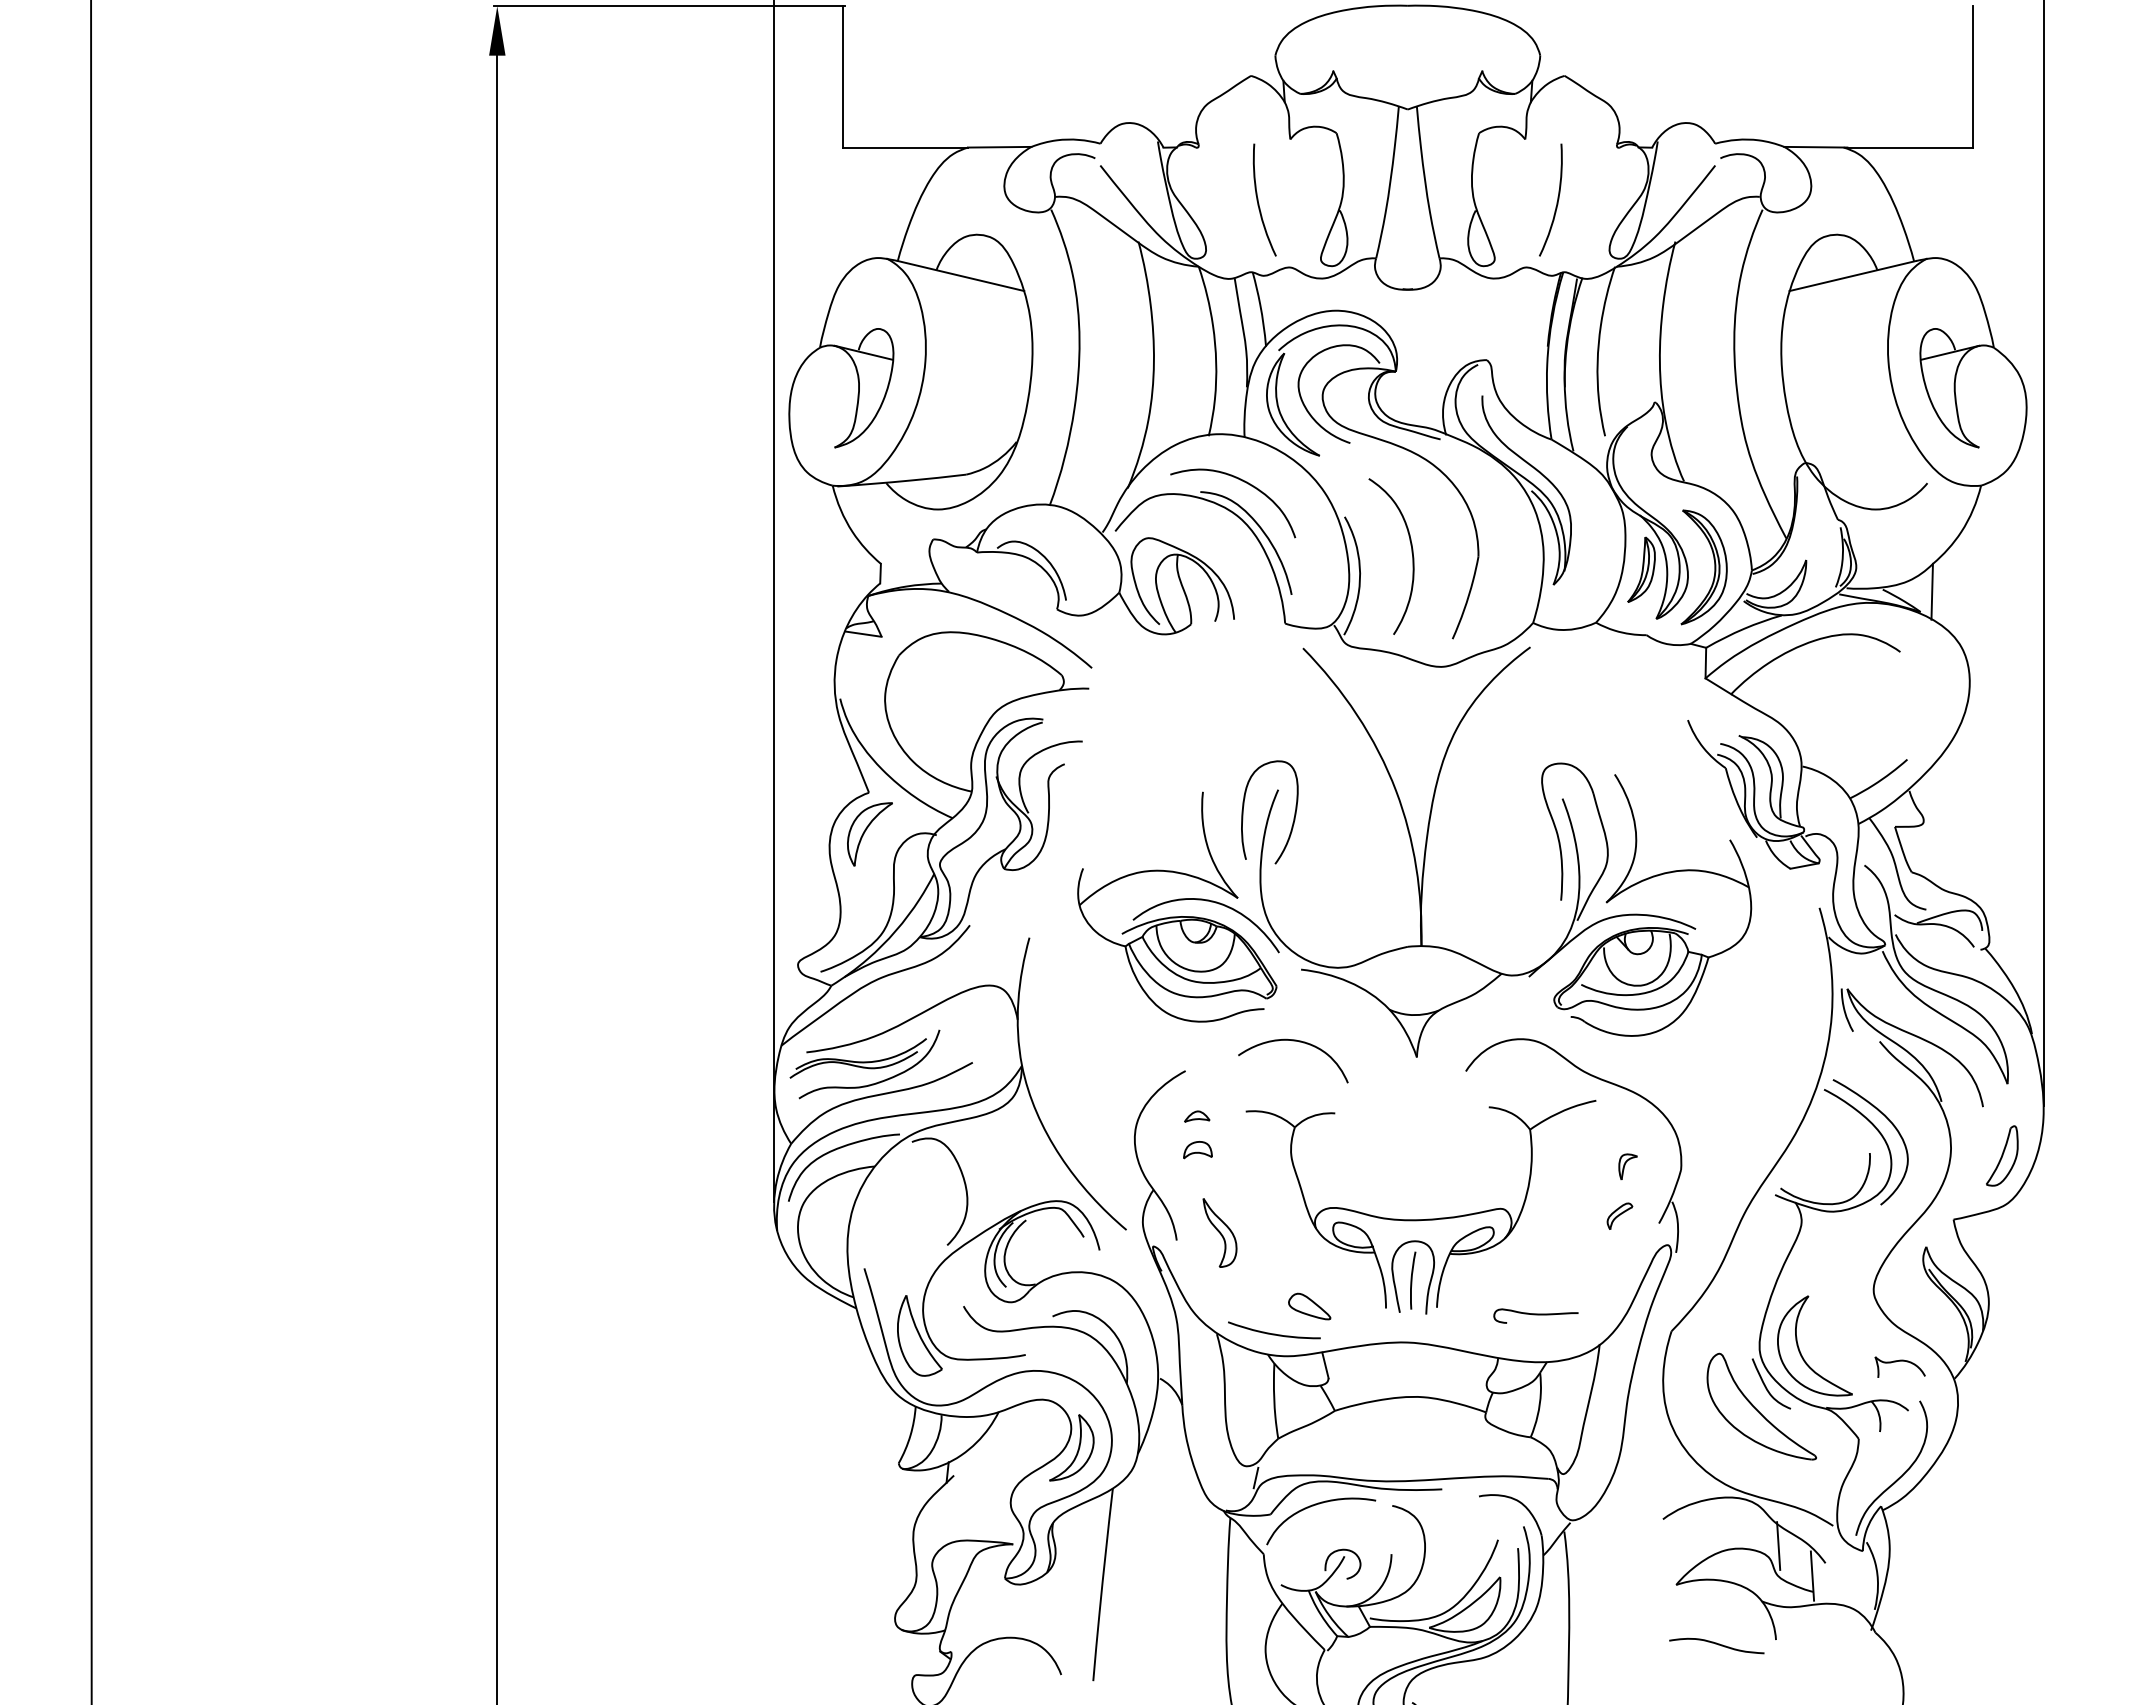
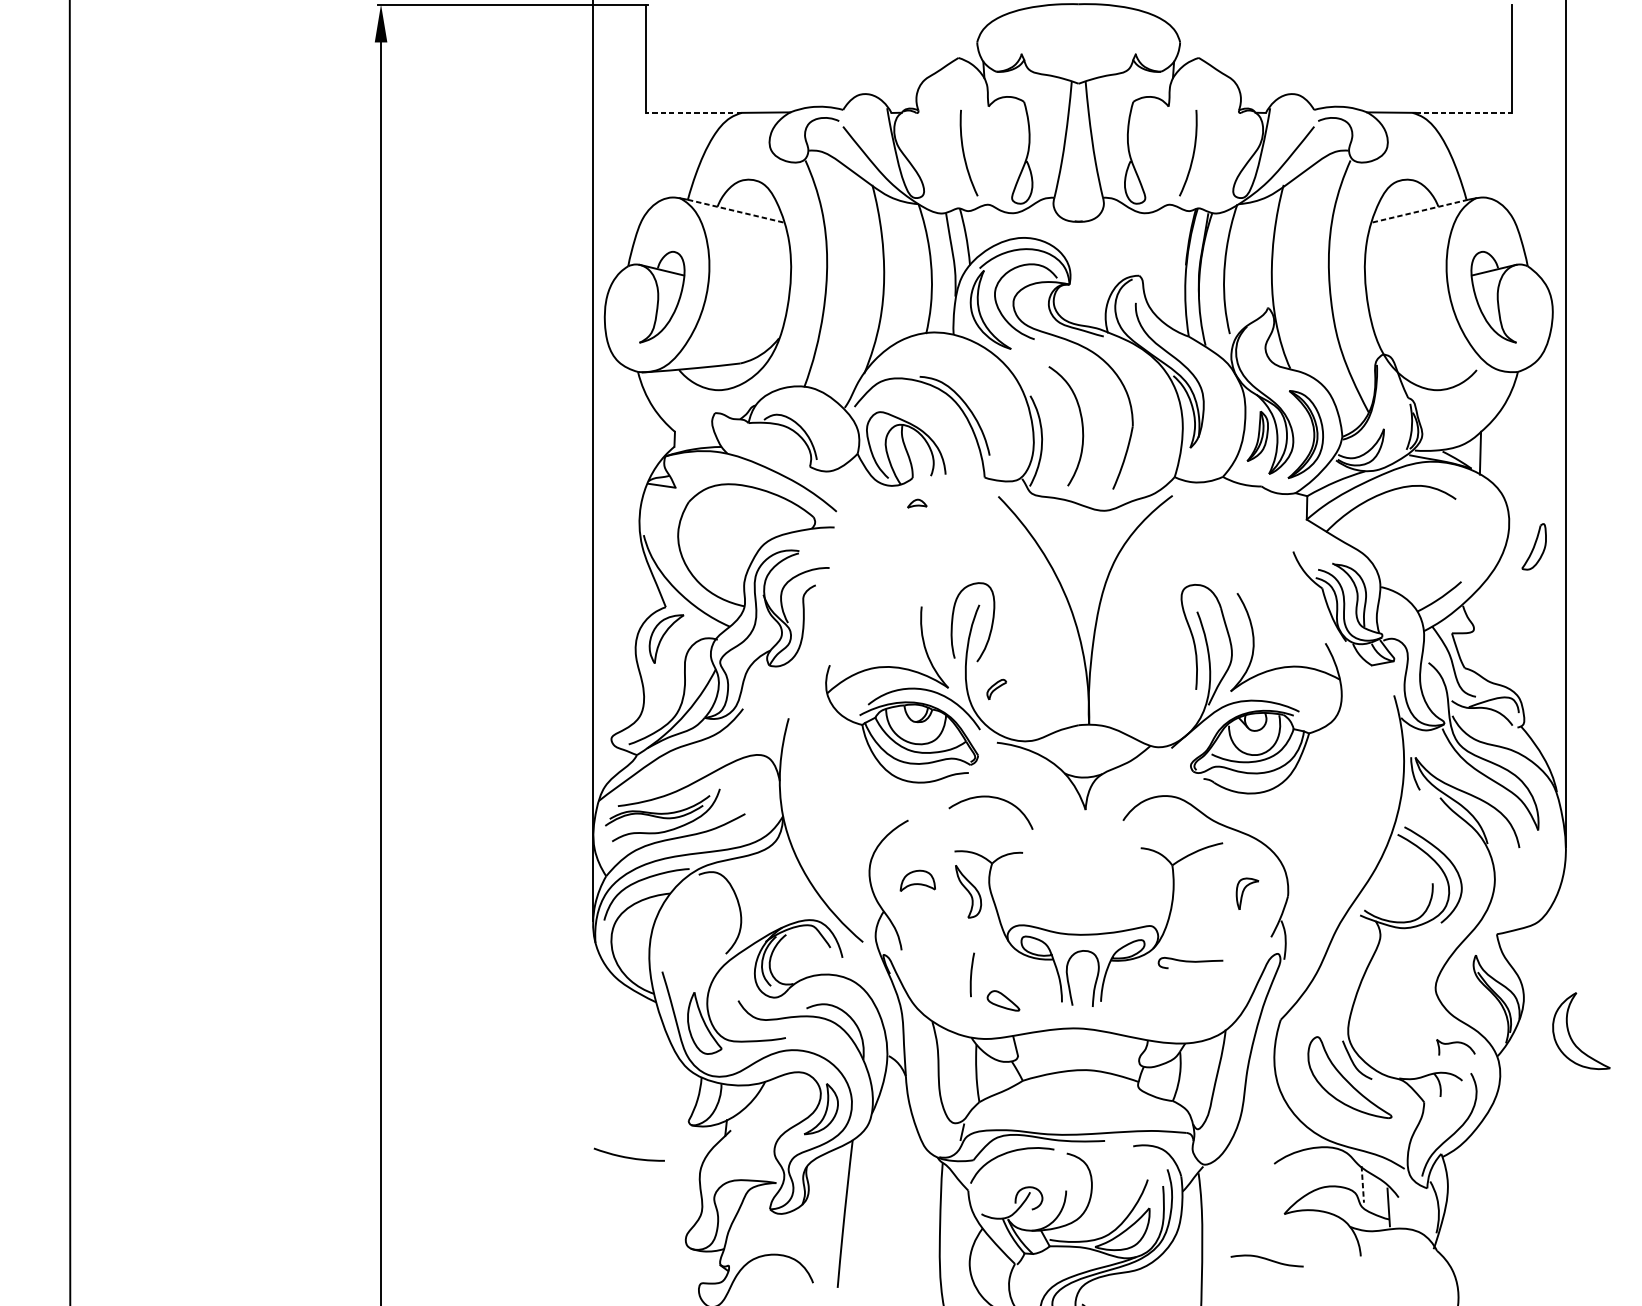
line: (905, 147) -> (693, 112), solid -> dashed
line: (1910, 147) -> (1463, 112), solid -> dashed
line: (961, 276) -> (736, 211), solid -> dashed
line: (1852, 276) -> (1419, 211), solid -> dashed
curve: (1244, 482) -> (953, 369), removed
part: (1197, 1116) -> (917, 503), moved
part: (1197, 1150) -> (917, 881), size x1.6
part: (2002, 1155) -> (1534, 546), moved
part: (1627, 1166) -> (1247, 893), size x1.6
part: (1619, 1215) -> (996, 689), moved
part: (1219, 1232) -> (968, 891), moved
curve: (1412, 1280) -> (971, 974), moved
curve: (1535, 1315) -> (1190, 962), moved
curve: (1274, 1333) -> (629, 1157), moved
part: (1800, 1350) -> (1570, 1034), moved
line: (1778, 1546) -> (1362, 1184), solid -> dashed
curve: (1716, 1644) -> (1266, 1259), moved

